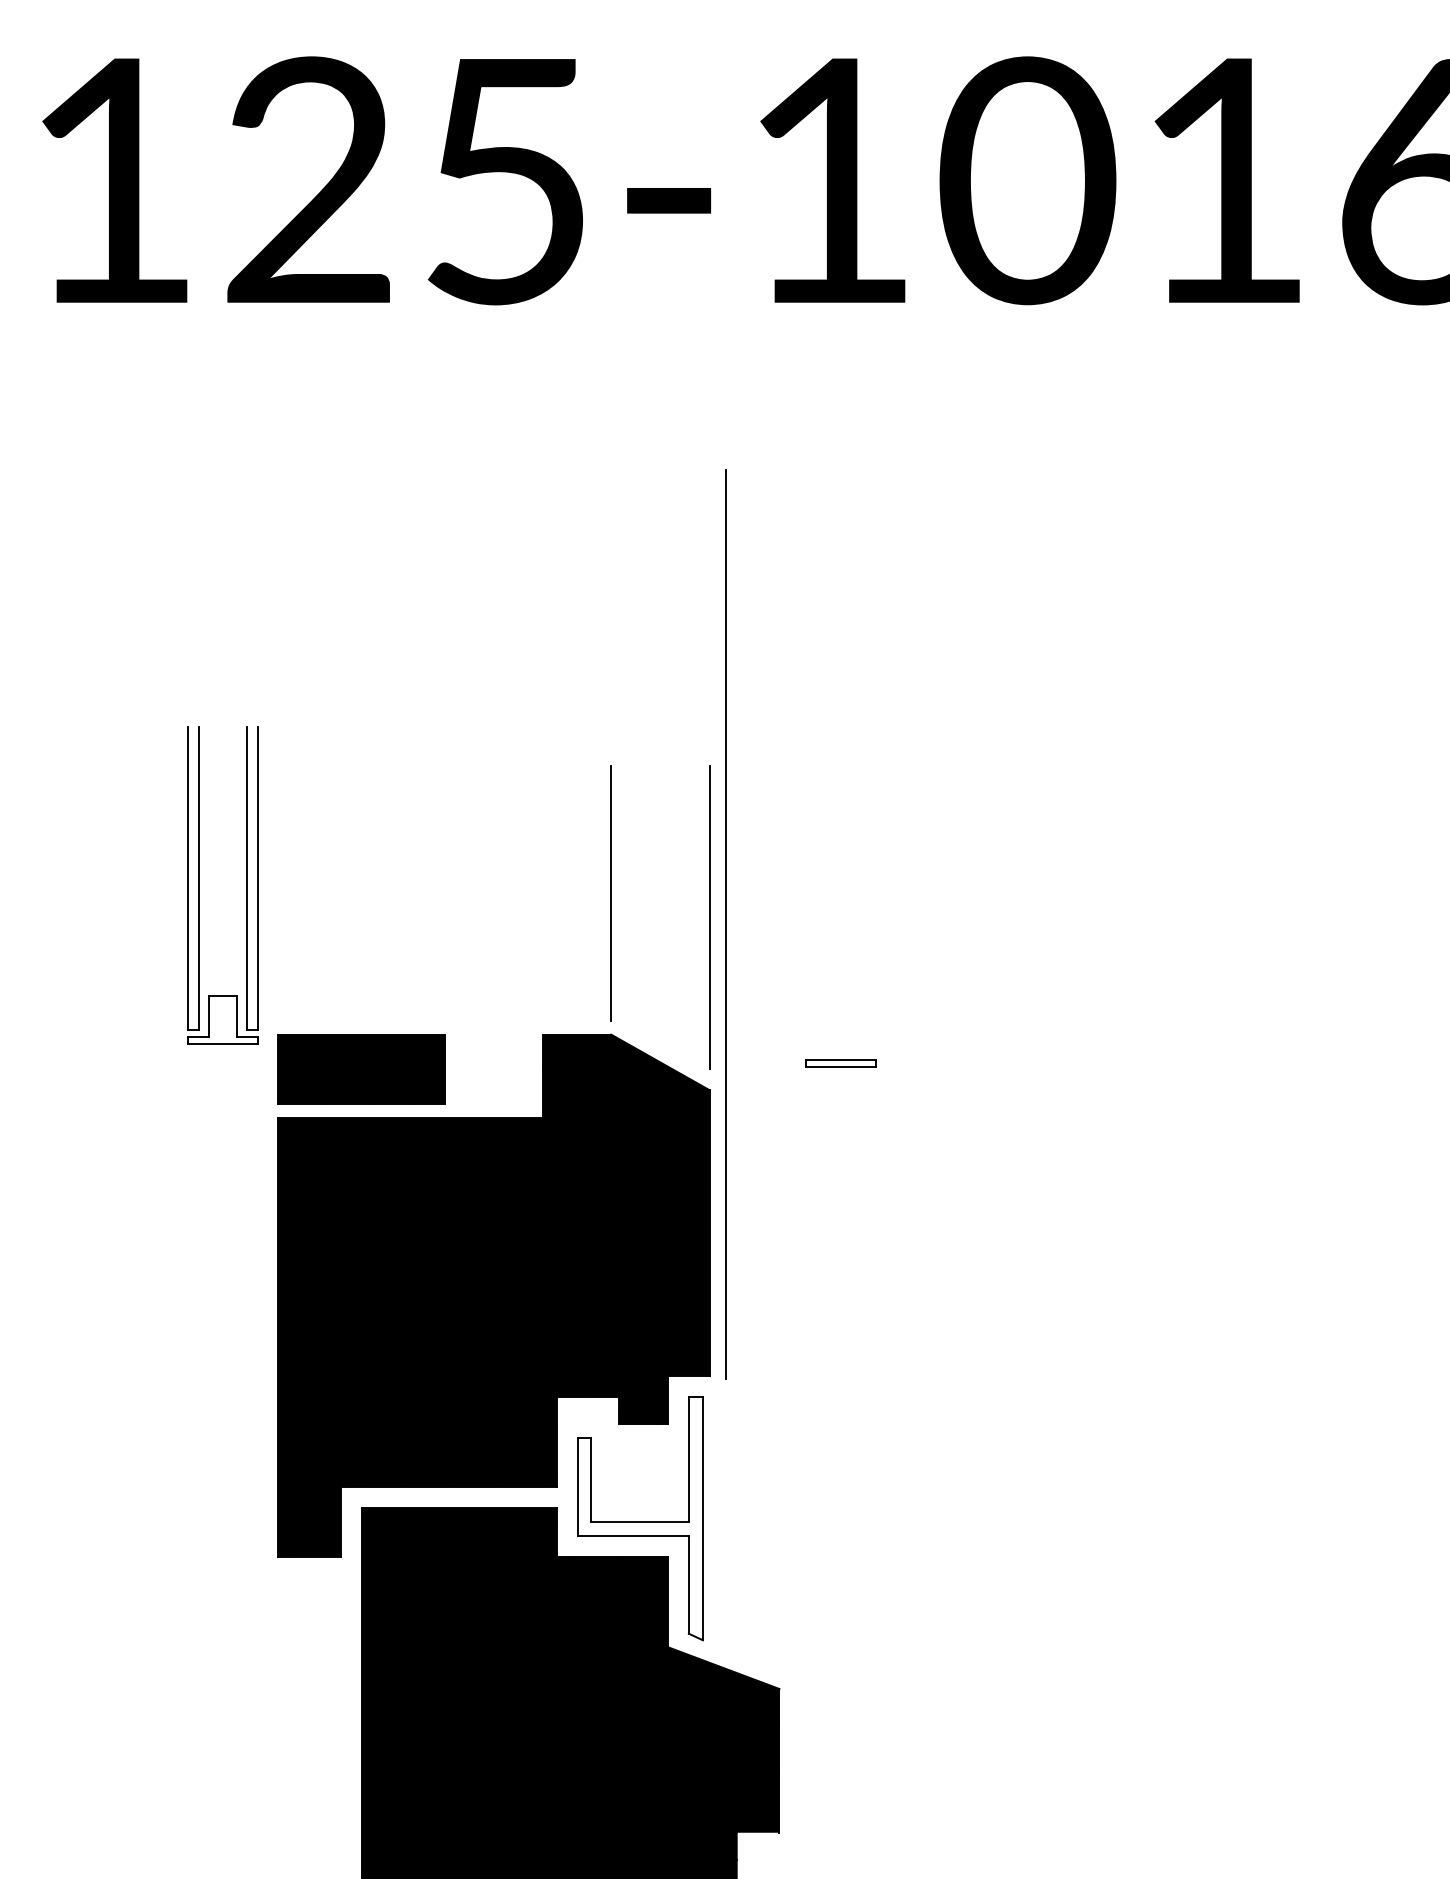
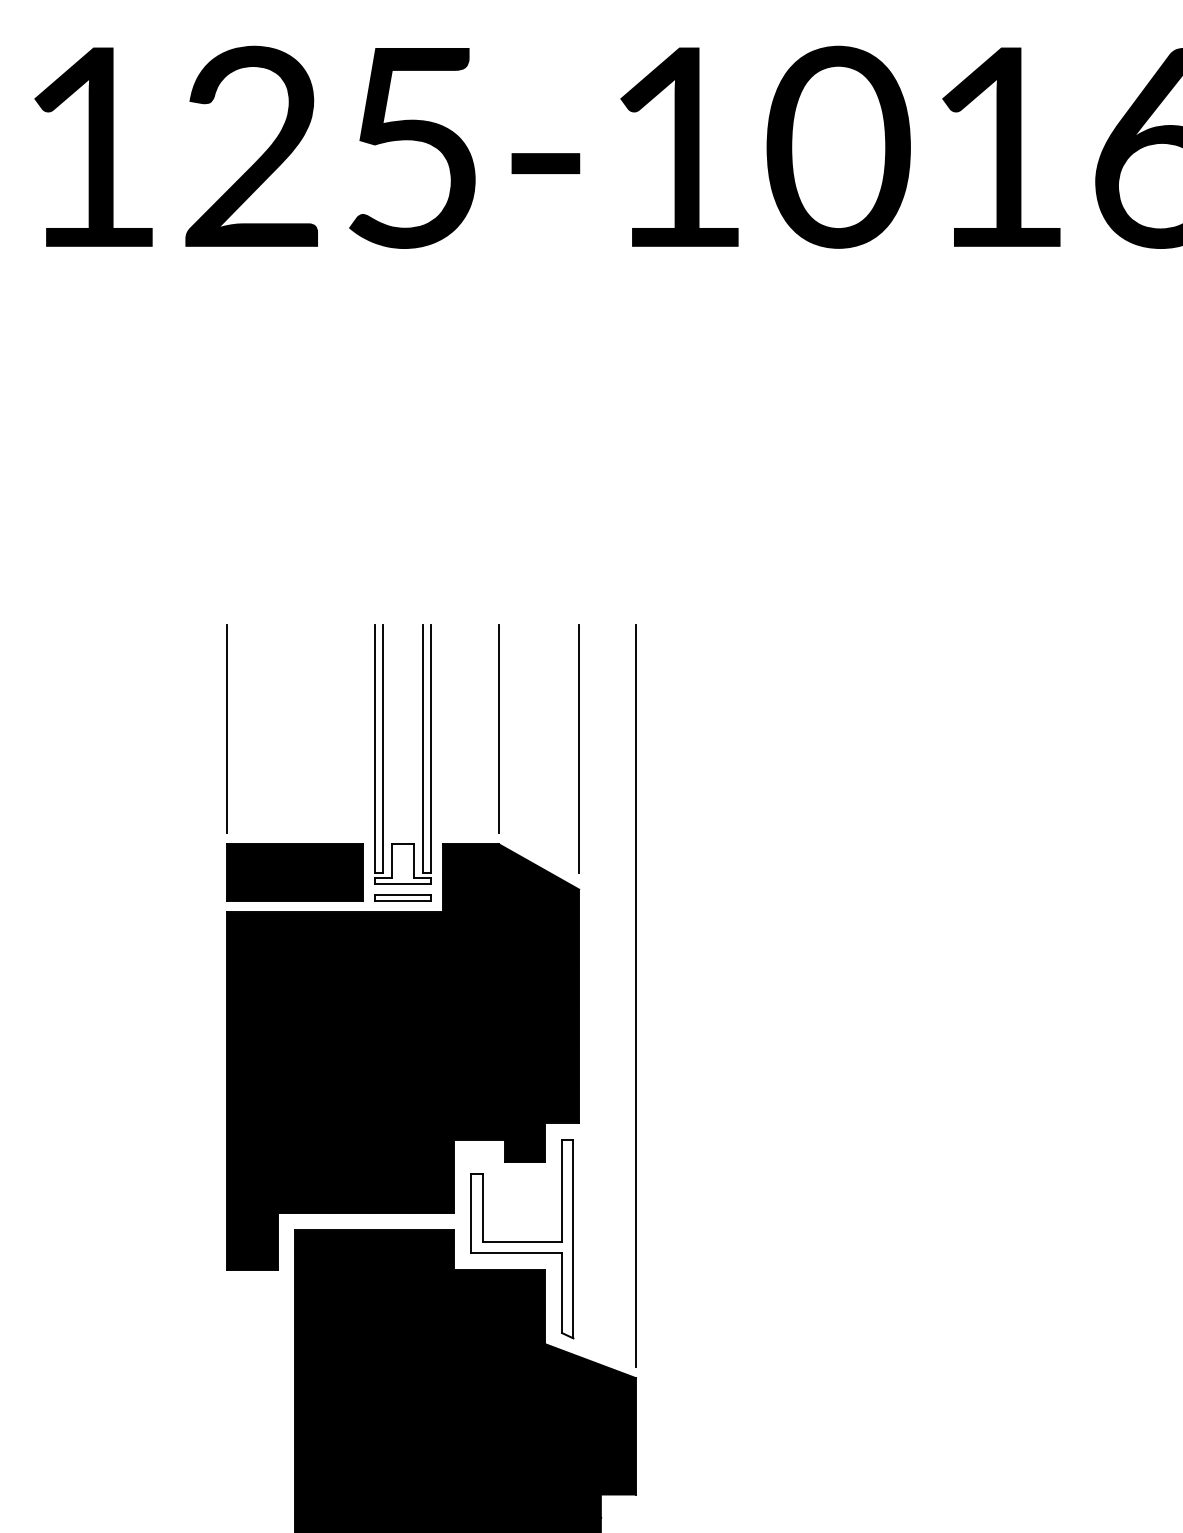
part: (199, 885) -> (383, 754), moved
line: (278, 892) -> (227, 728), added
line: (725, 924) -> (635, 995), moved
part: (840, 1063) -> (402, 897), moved

